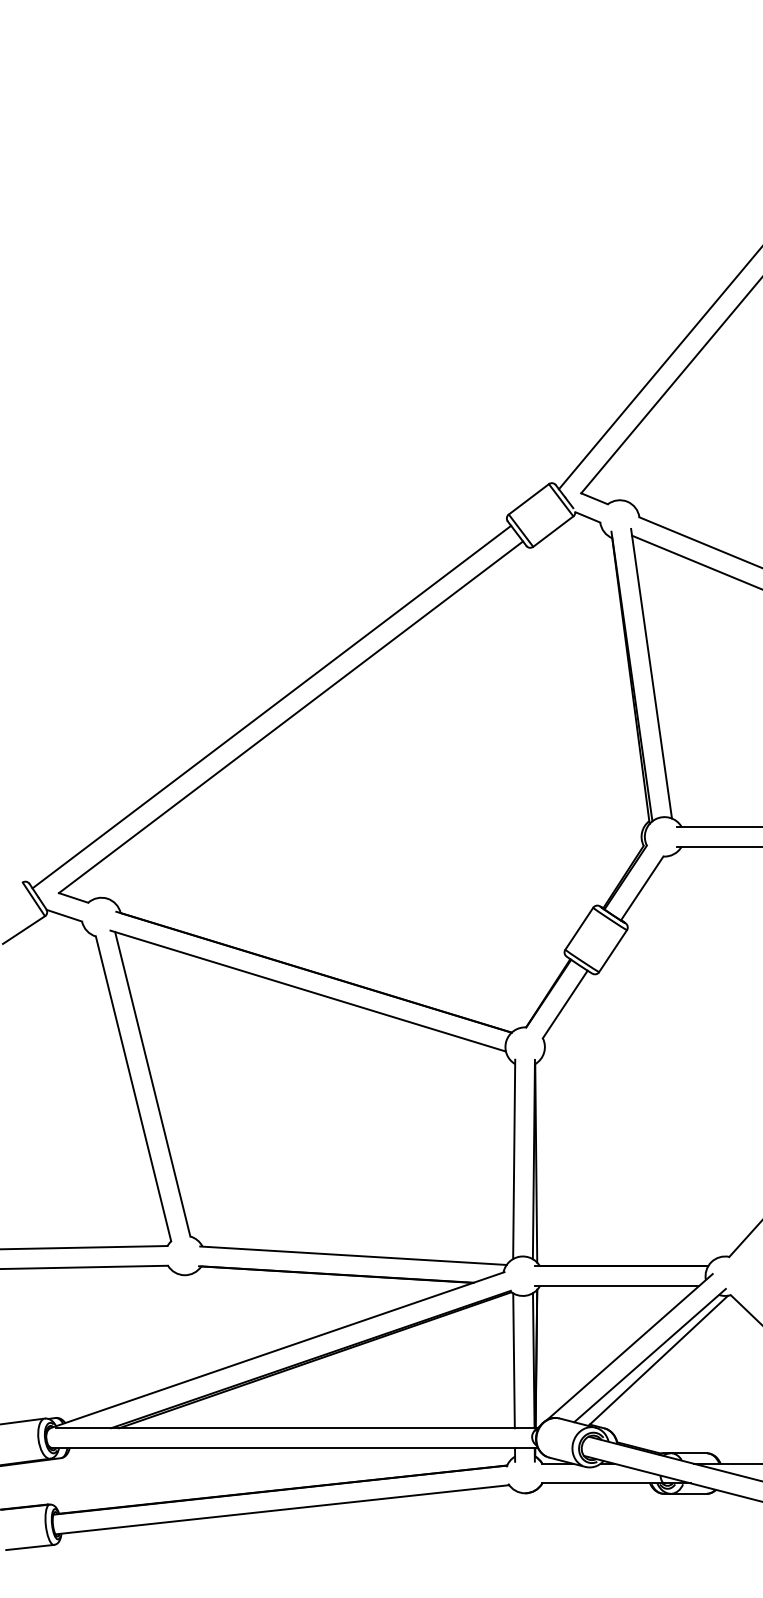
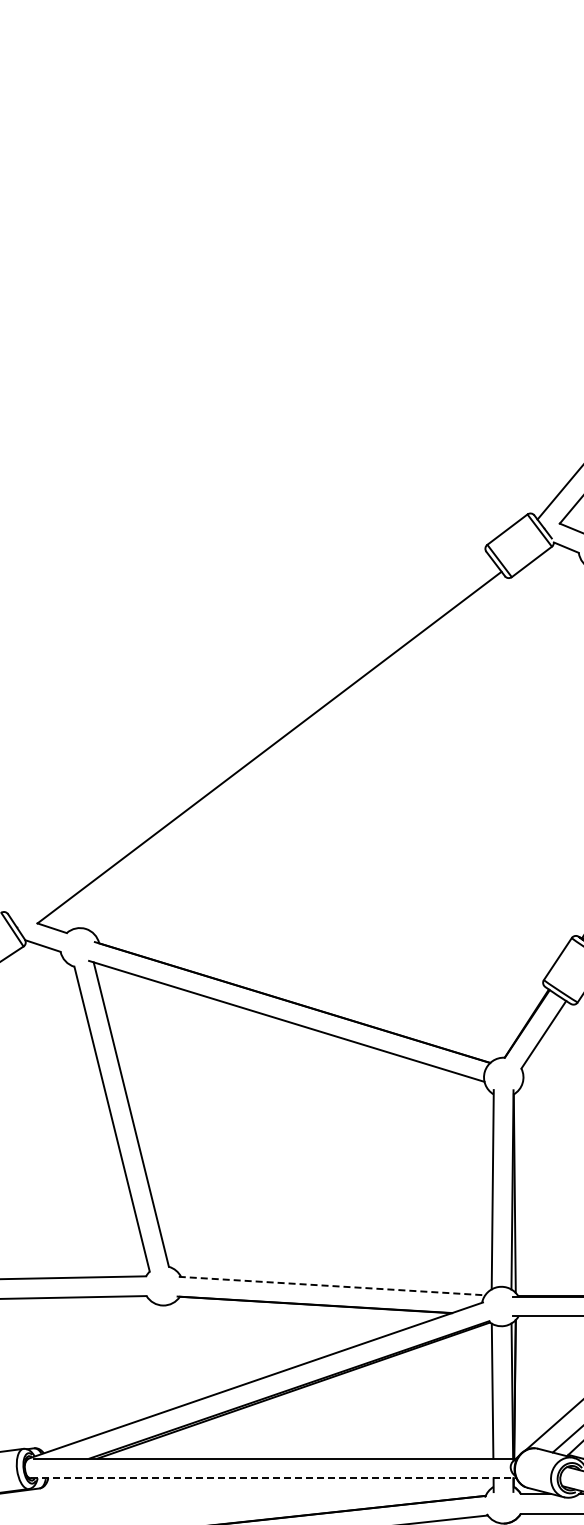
line: (271, 706) -> (250, 736), removed
line: (353, 1255) -> (332, 1285), solid -> dashed
line: (295, 1447) -> (274, 1477), solid -> dashed

